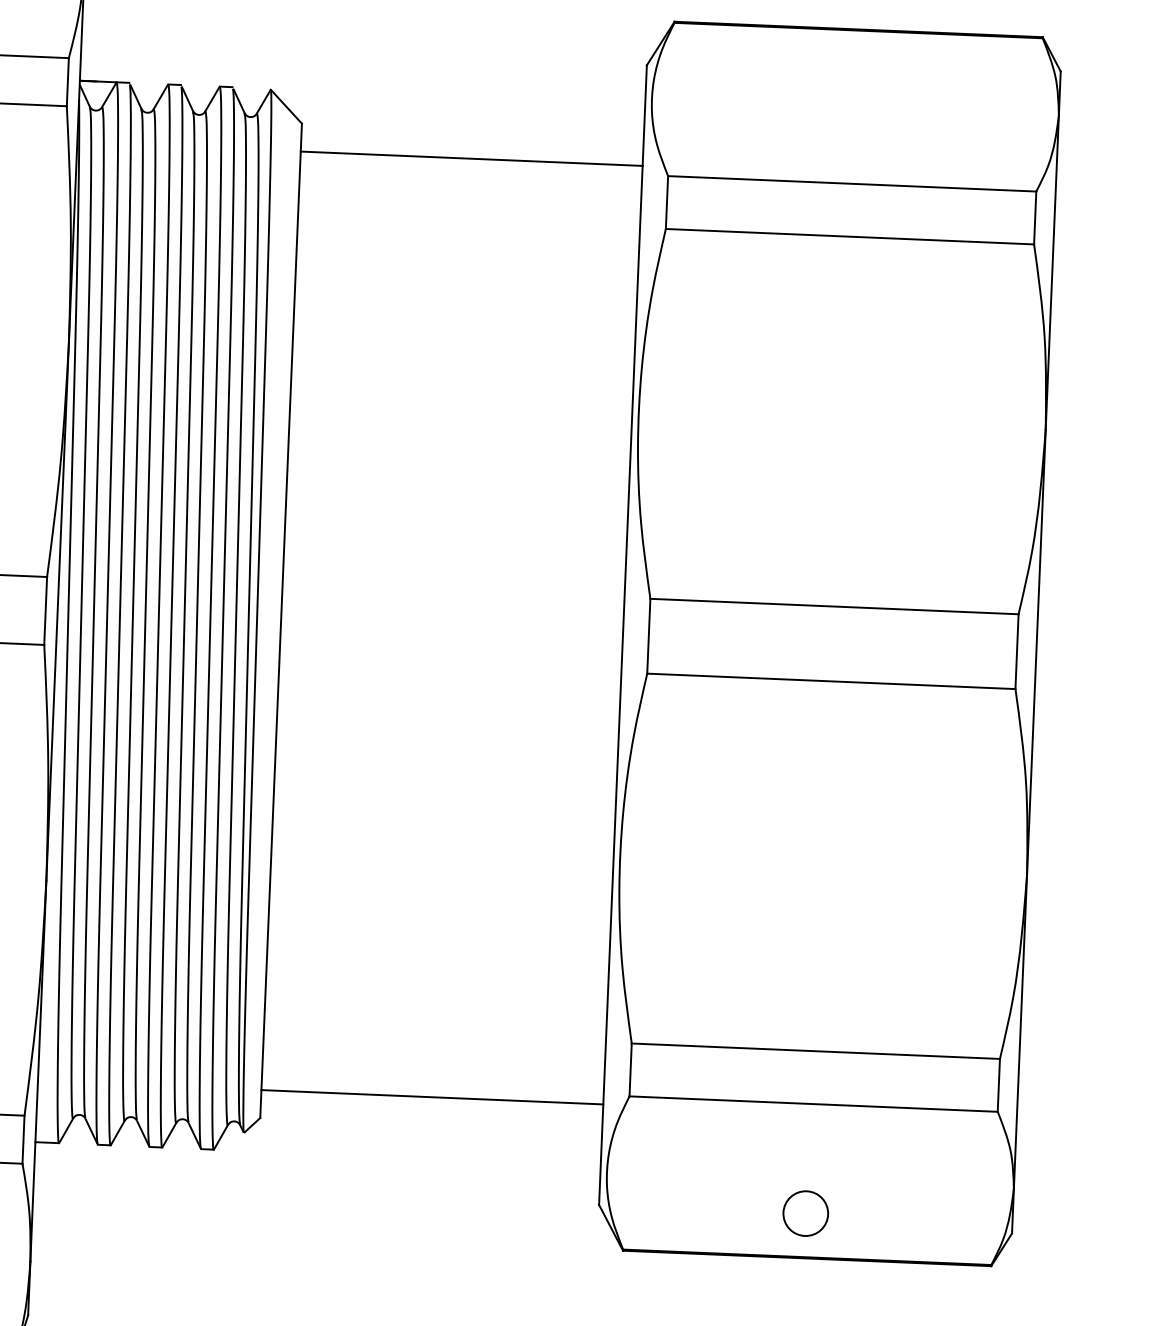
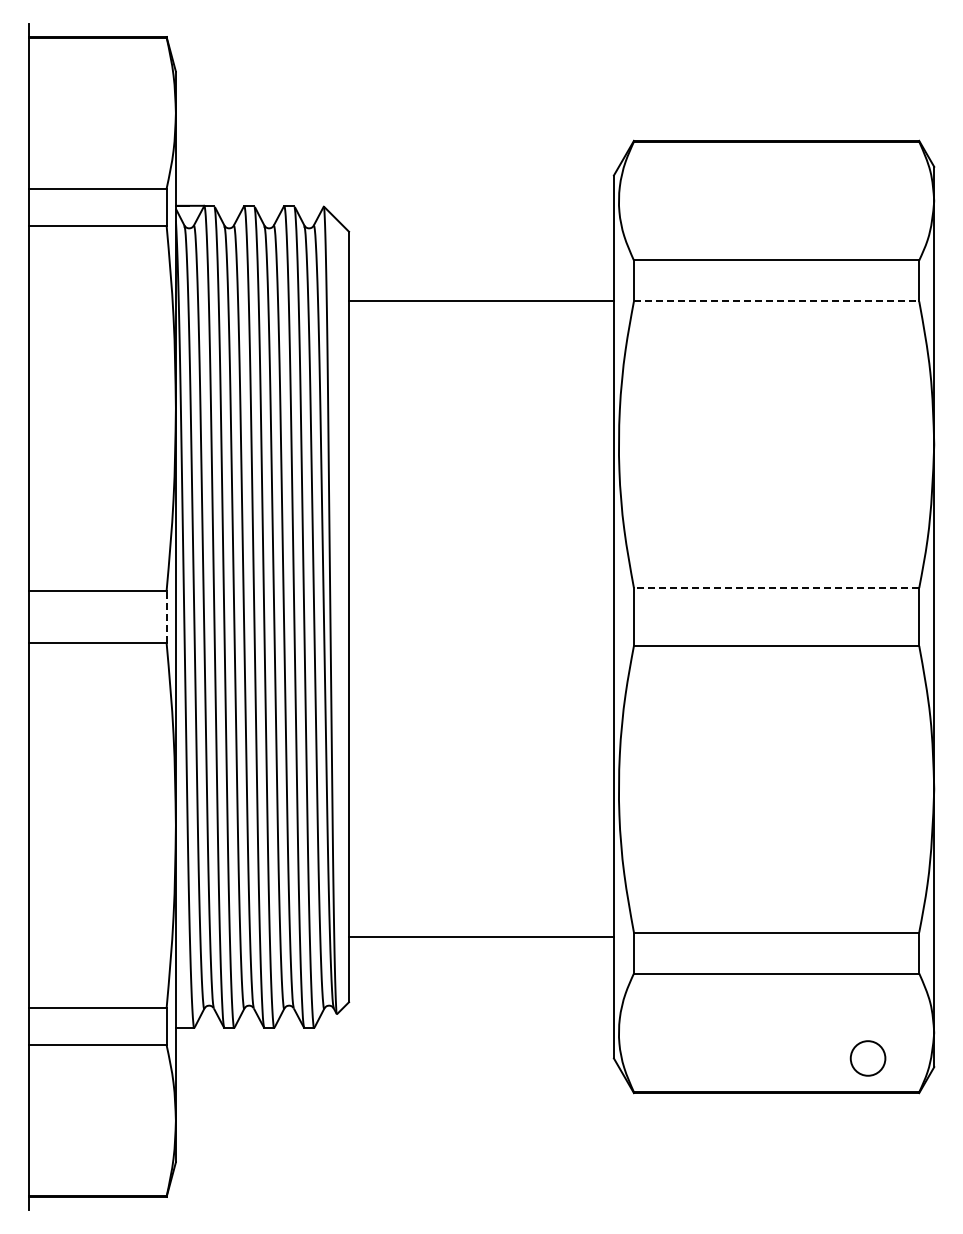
line: (471, 158) -> (481, 301), moved
line: (849, 236) -> (776, 301), solid -> dashed
line: (834, 607) -> (776, 588), solid -> dashed
line: (45, 610) -> (166, 616), solid -> dashed
line: (432, 1097) -> (481, 936), moved
circle: (805, 1213) -> (867, 1058), moved

